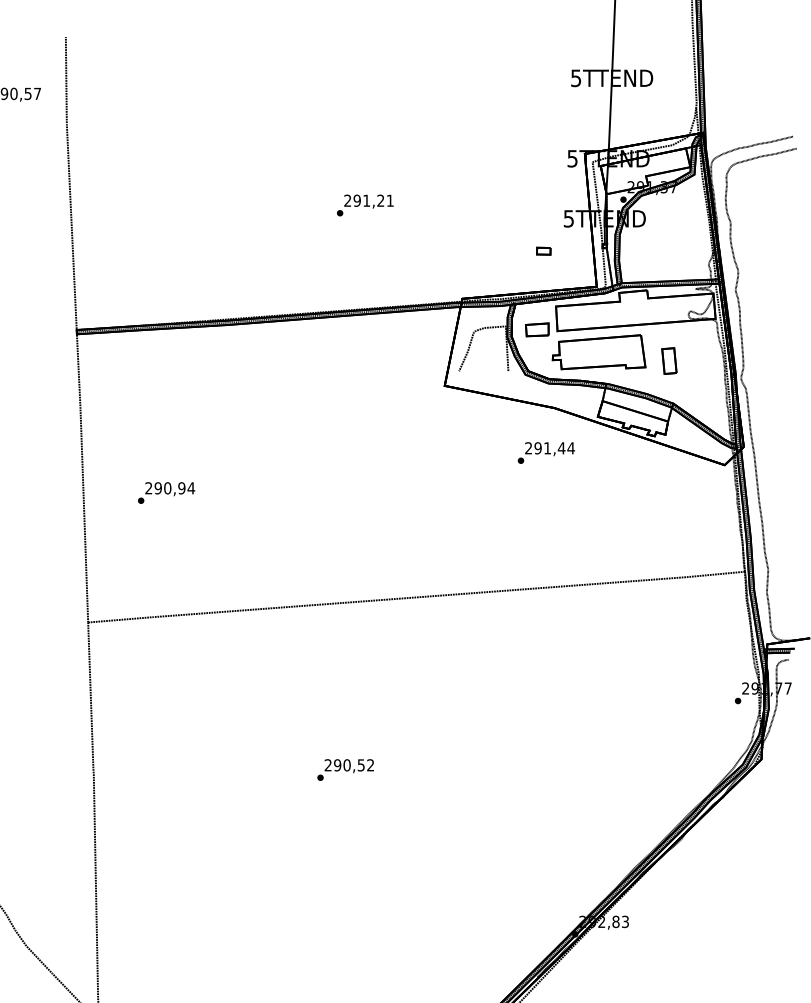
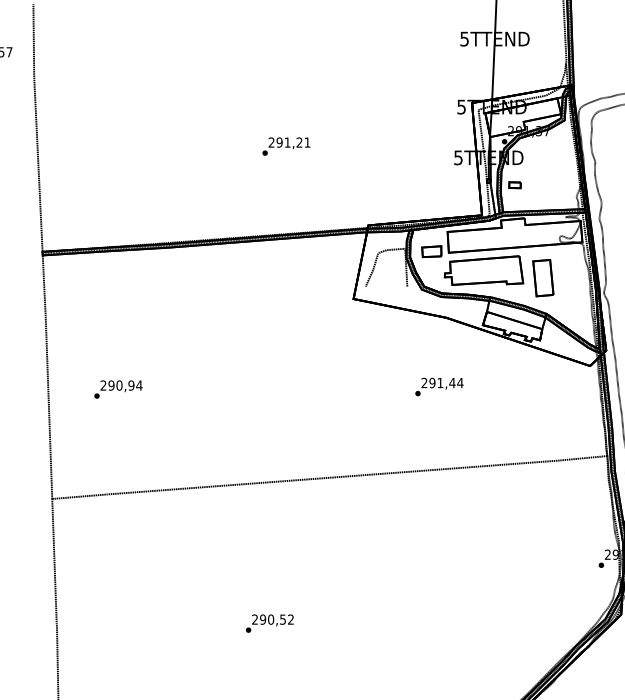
part: (543, 250) -> (514, 184), moved
part: (669, 360) -> (543, 277), size x1.67
text: (545, 452) -> (438, 386), moved

